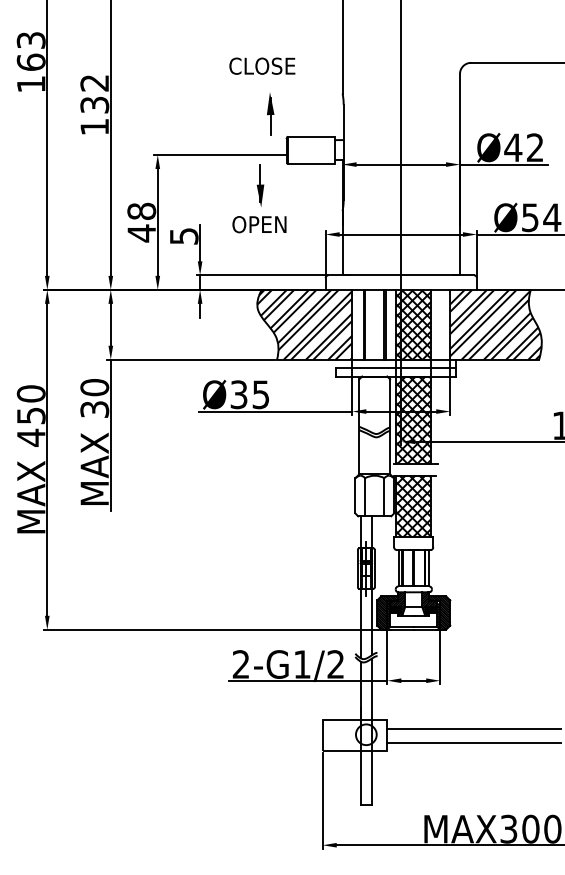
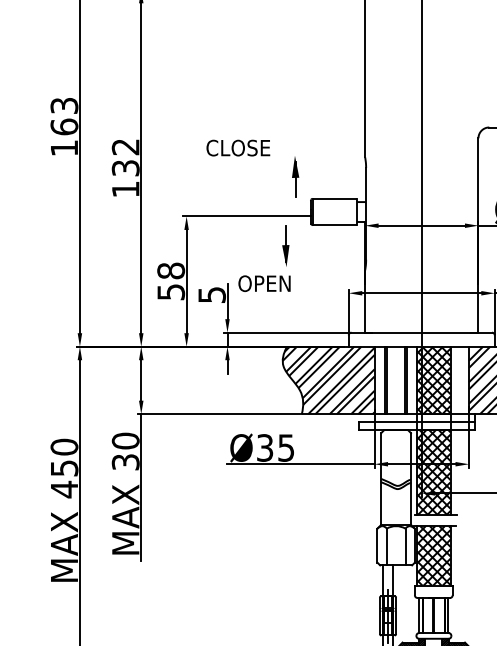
text: (262, 65) -> (238, 147), moved
text: (259, 224) -> (264, 283), moved
text: (141, 233) -> (170, 292), 48 -> 58

